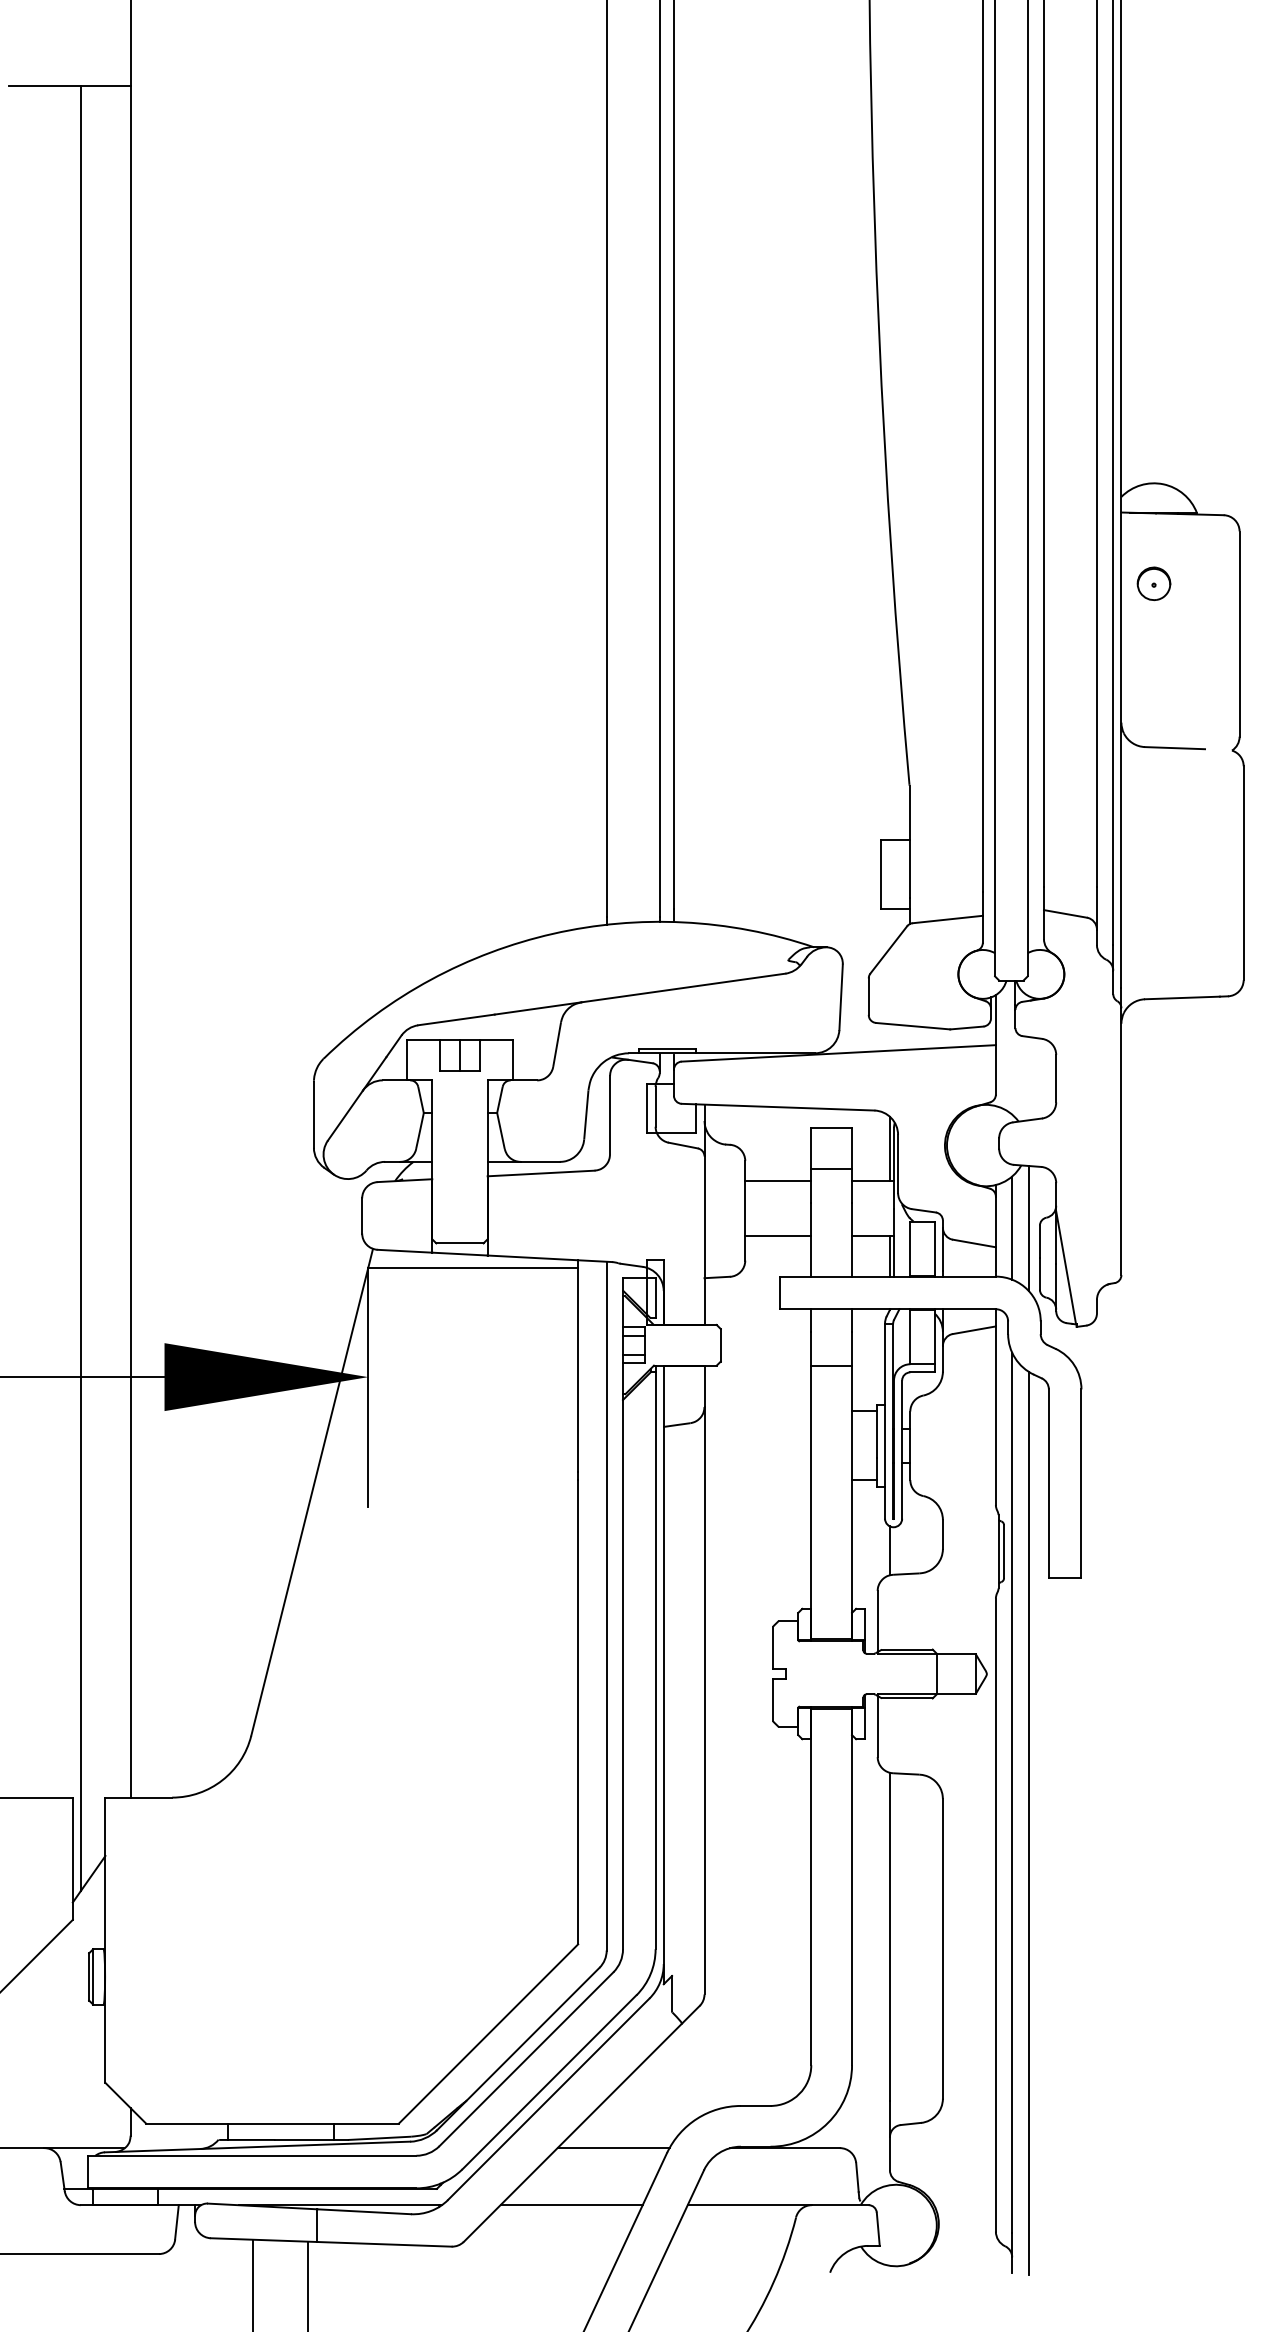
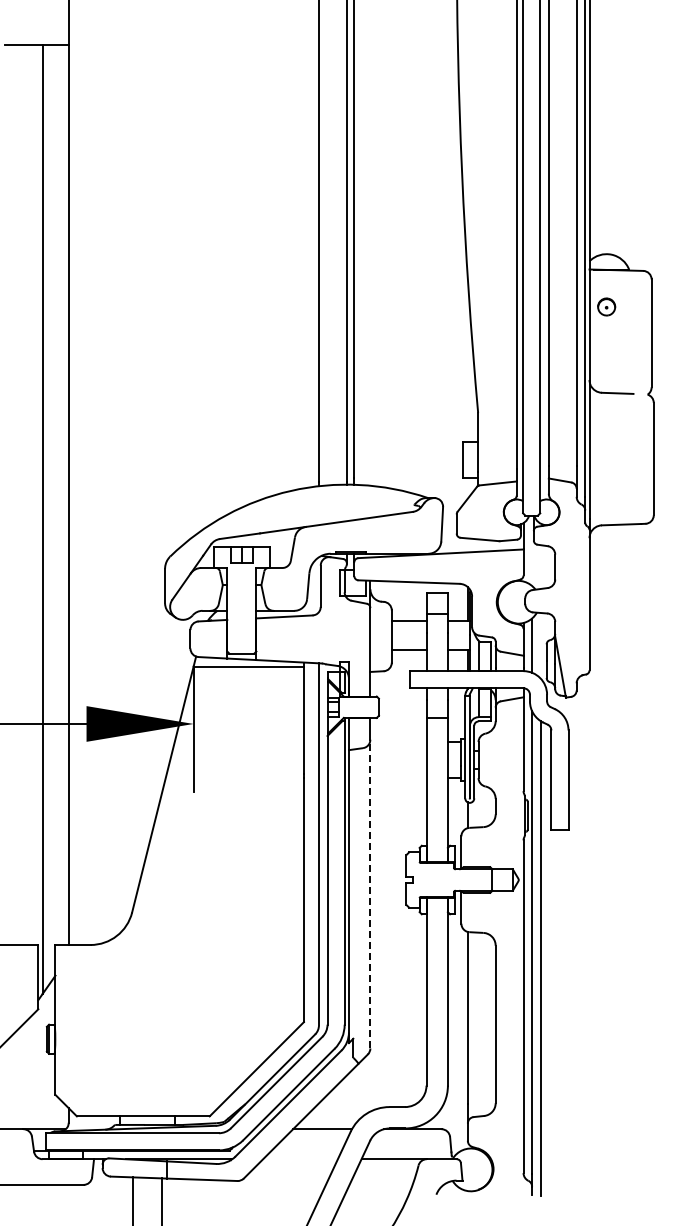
line: (1028, 1227) -> (540, 645), removed
line: (704, 1699) -> (370, 893), solid -> dashed
line: (571, 2205) -> (300, 1159), removed

